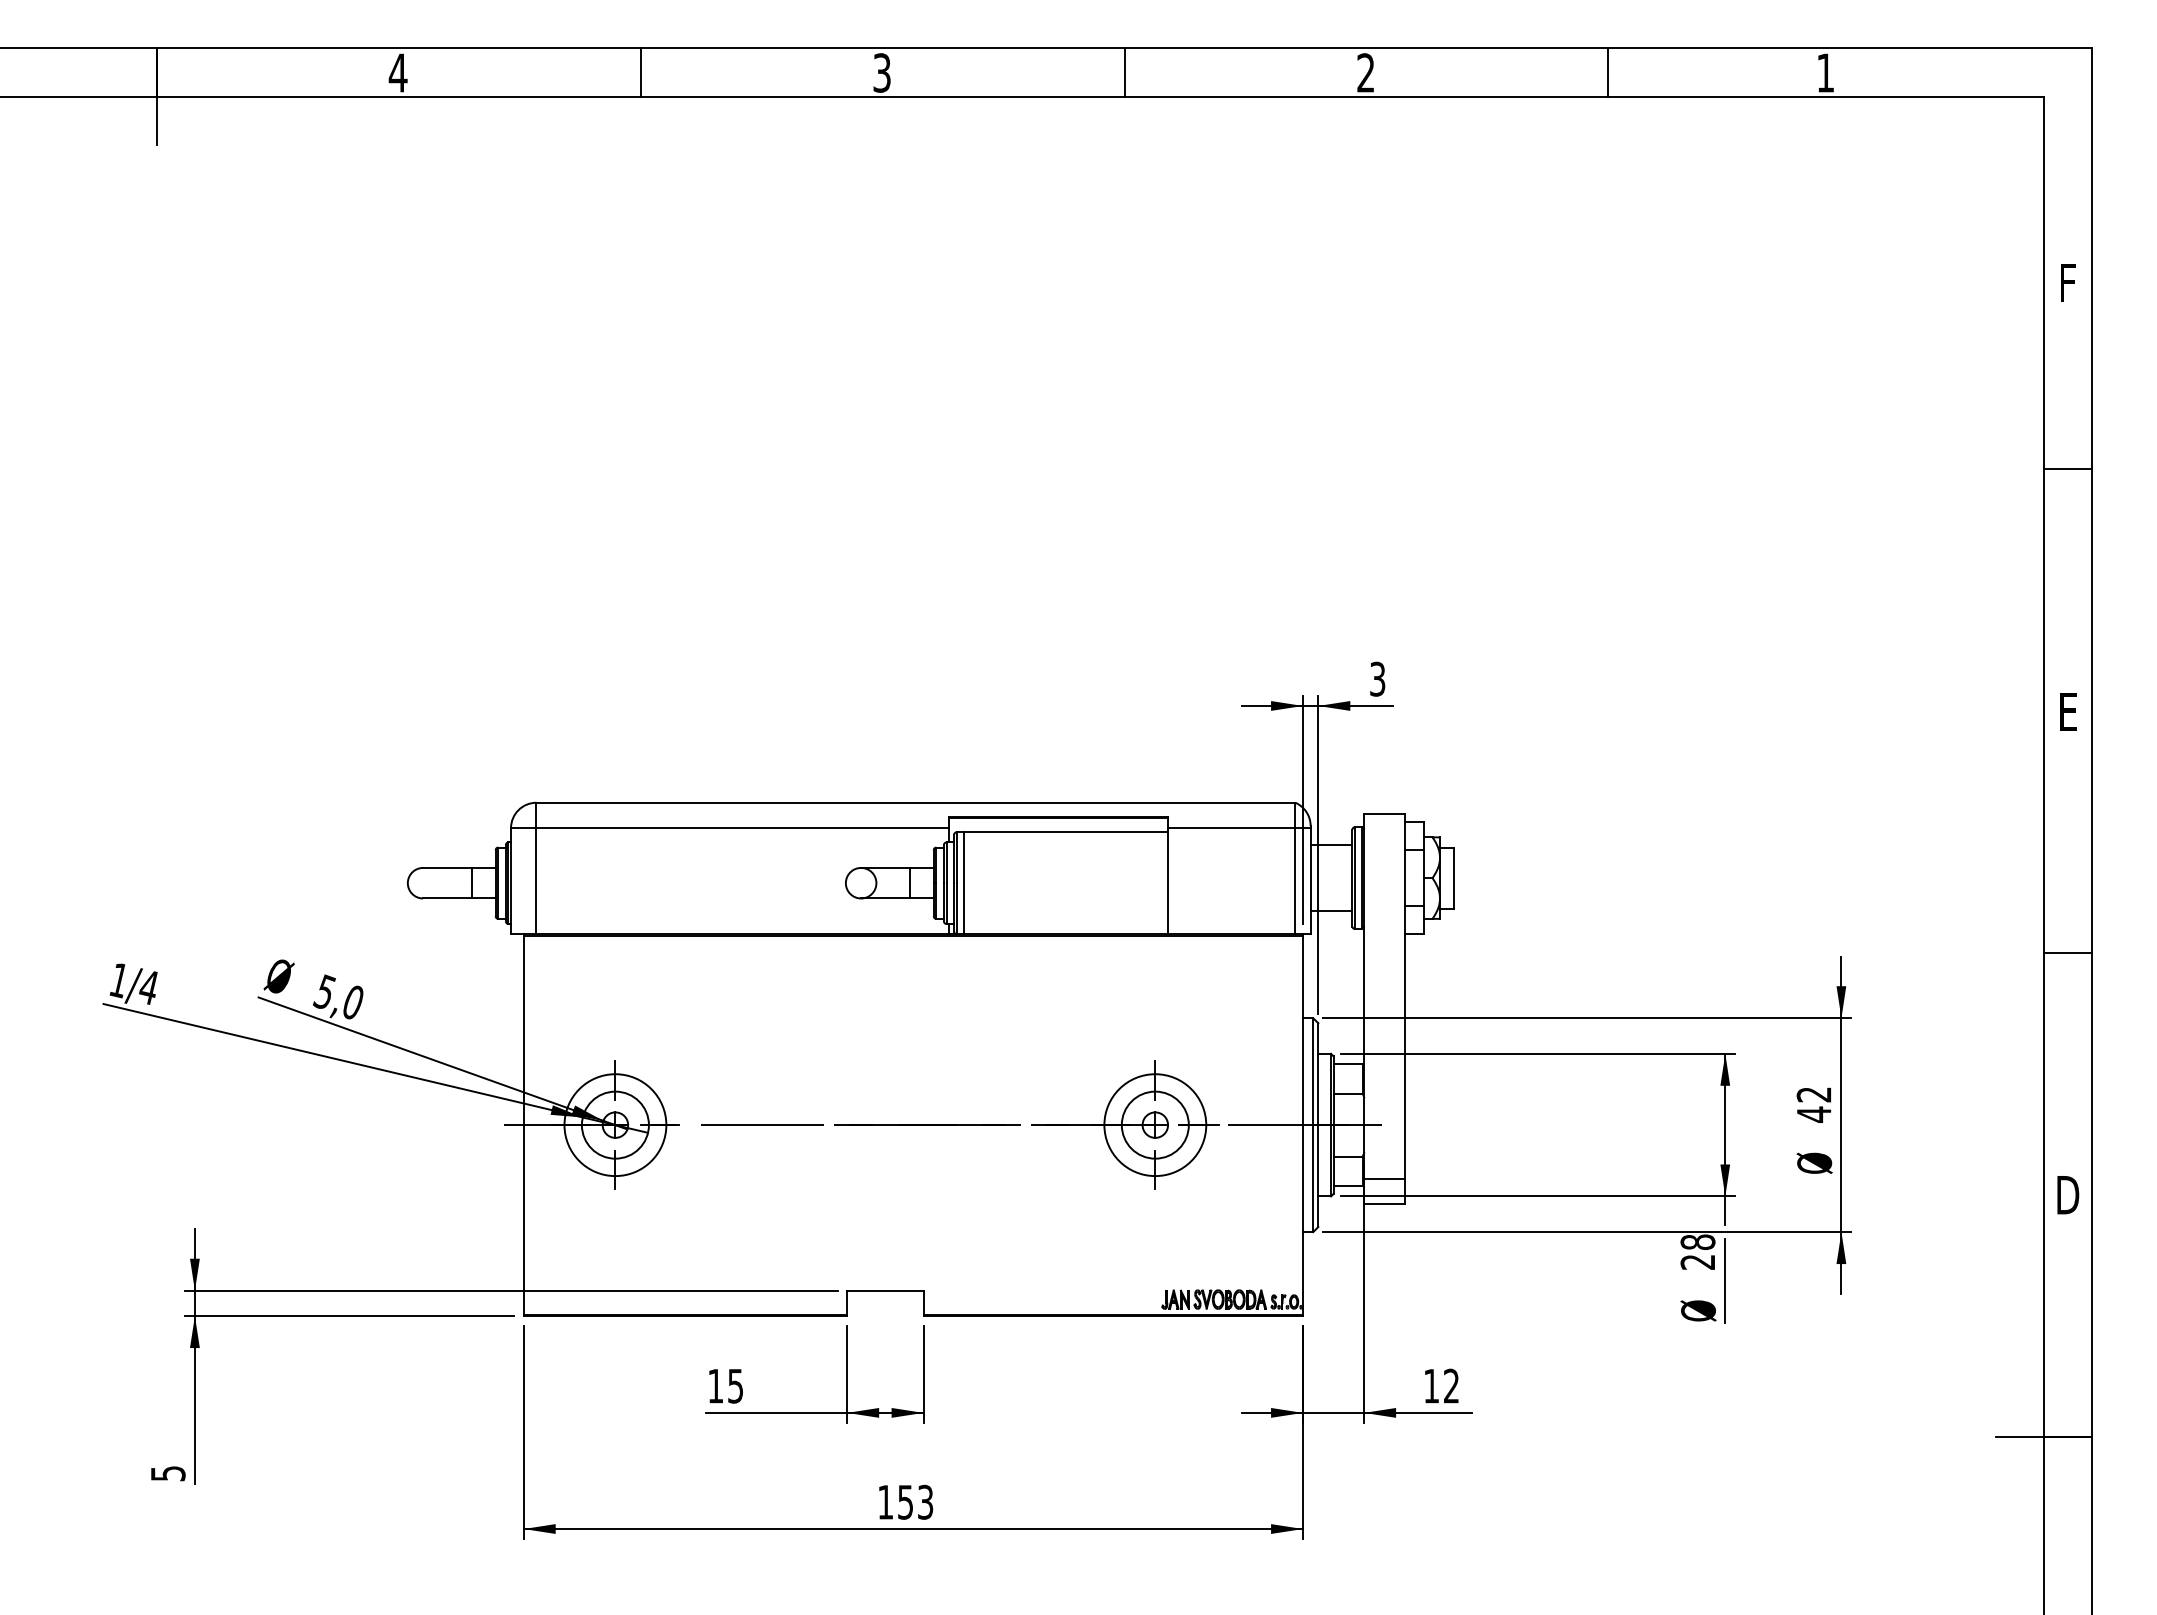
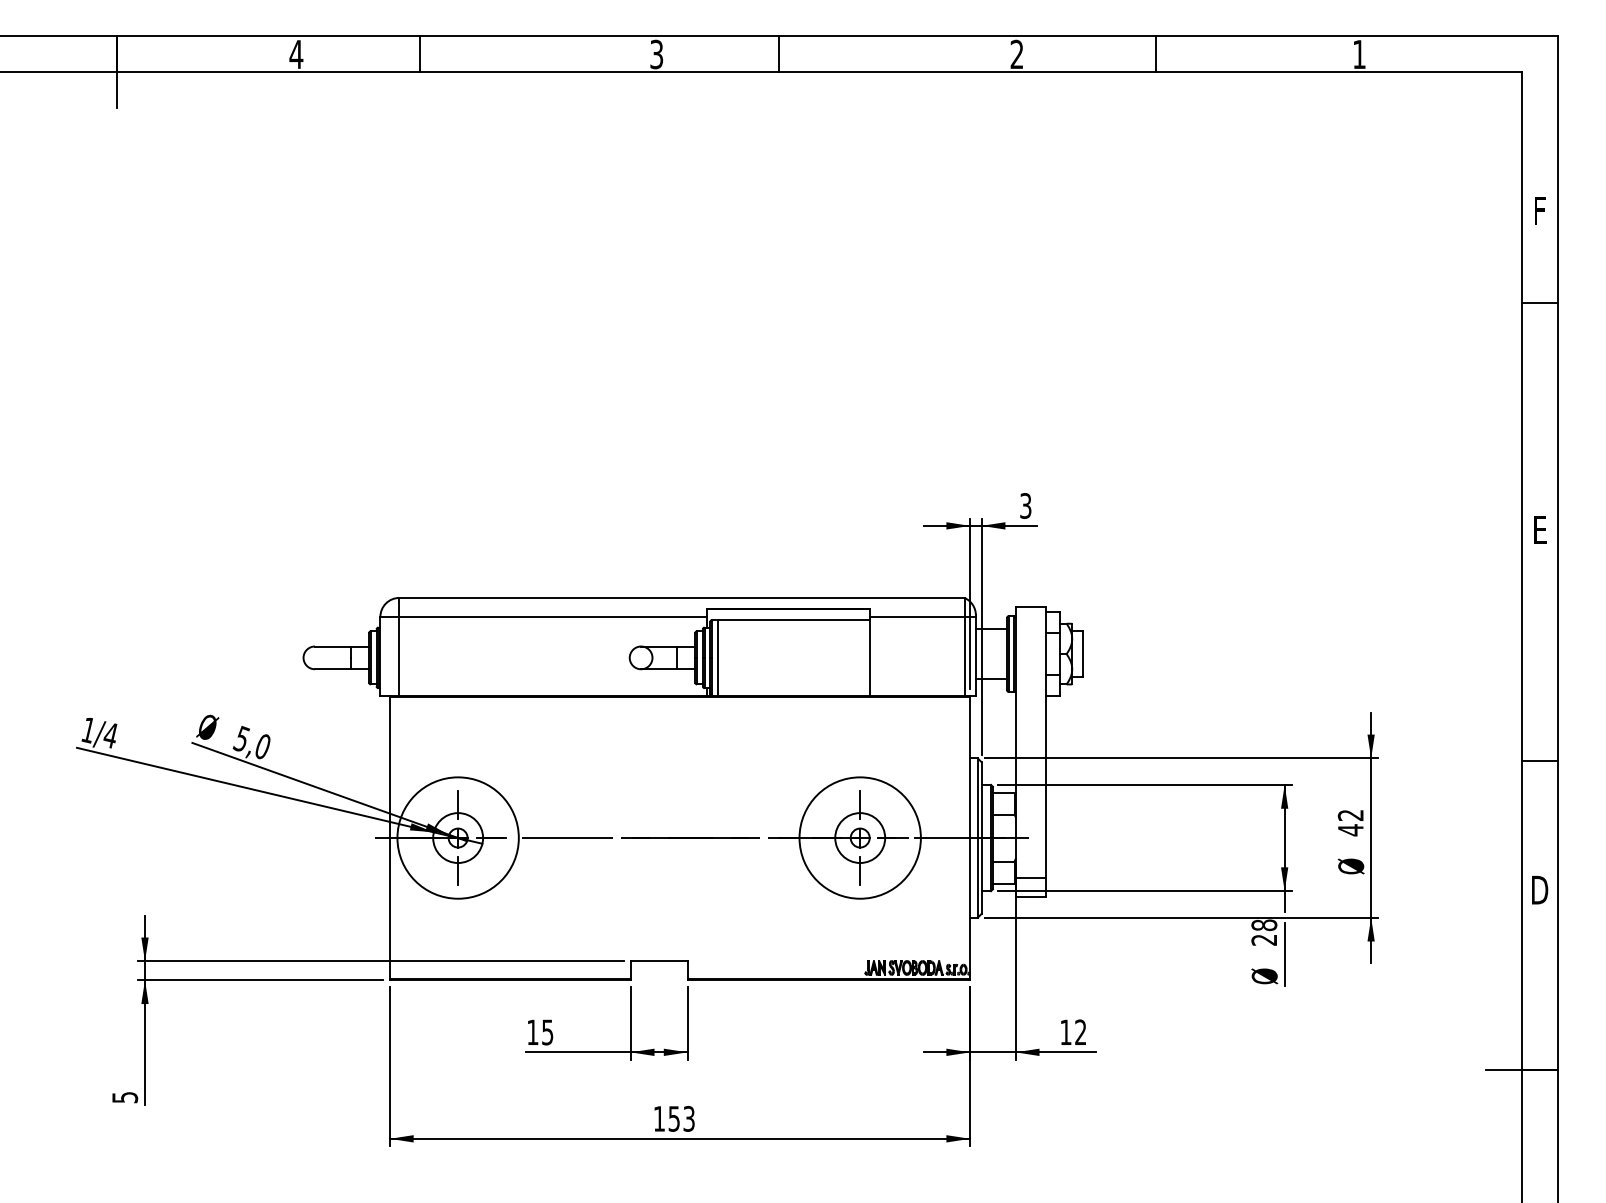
line: (640, 72) -> (420, 54), moved
line: (1124, 72) -> (779, 54), moved
line: (1608, 72) -> (1155, 54), moved
line: (2067, 469) -> (1539, 302), moved
line: (2067, 953) -> (1539, 760), moved
circle: (615, 1125) -> (458, 838), size x1.6
circle: (1155, 1125) -> (860, 838), size x1.6

